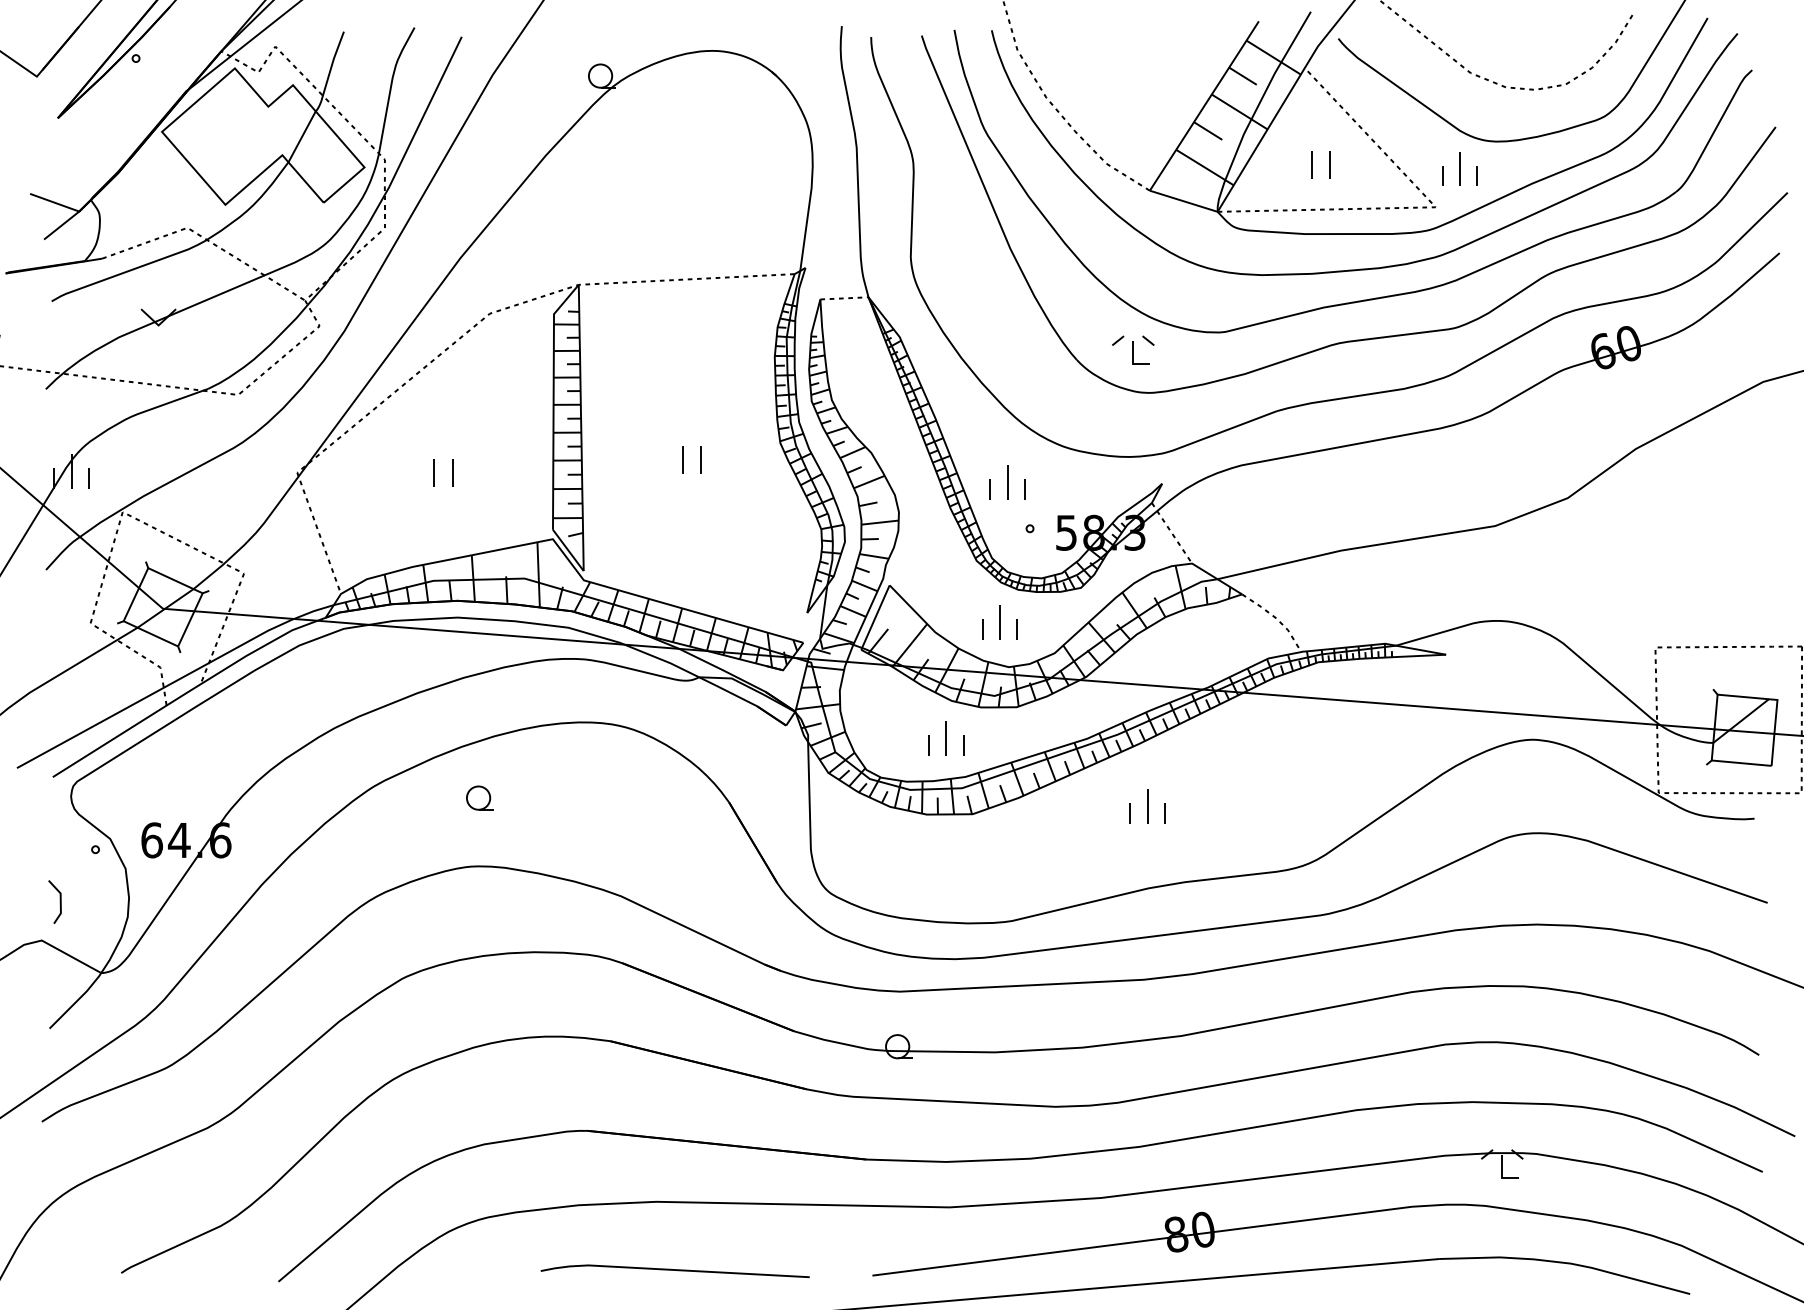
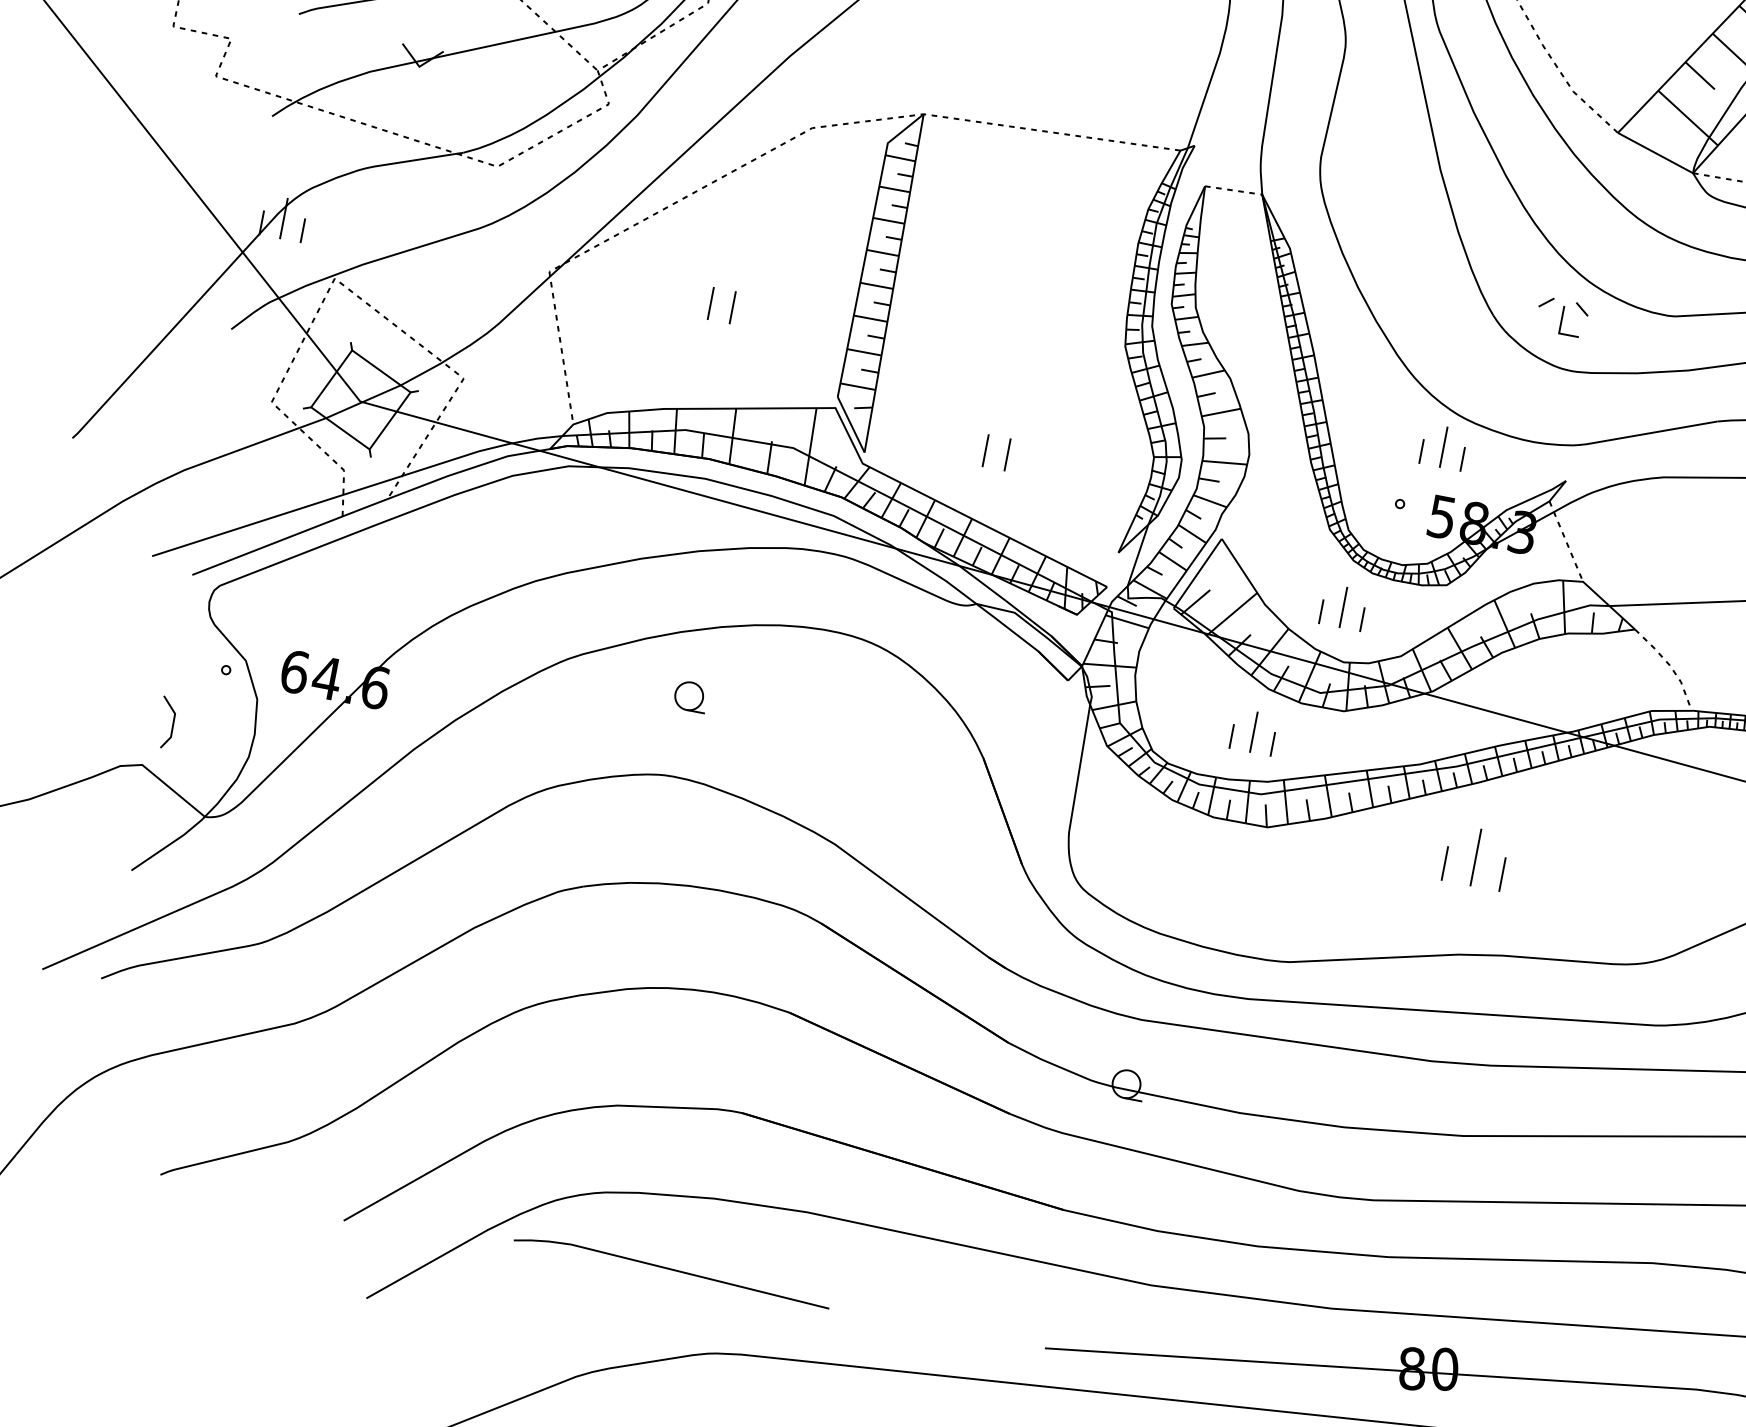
part: (683, 459) -> (987, 449), moved
part: (1007, 482) -> (1443, 447), moved
part: (1147, 806) -> (1475, 857), size x1.4
line: (674, 1270) -> (671, 1270), moved

